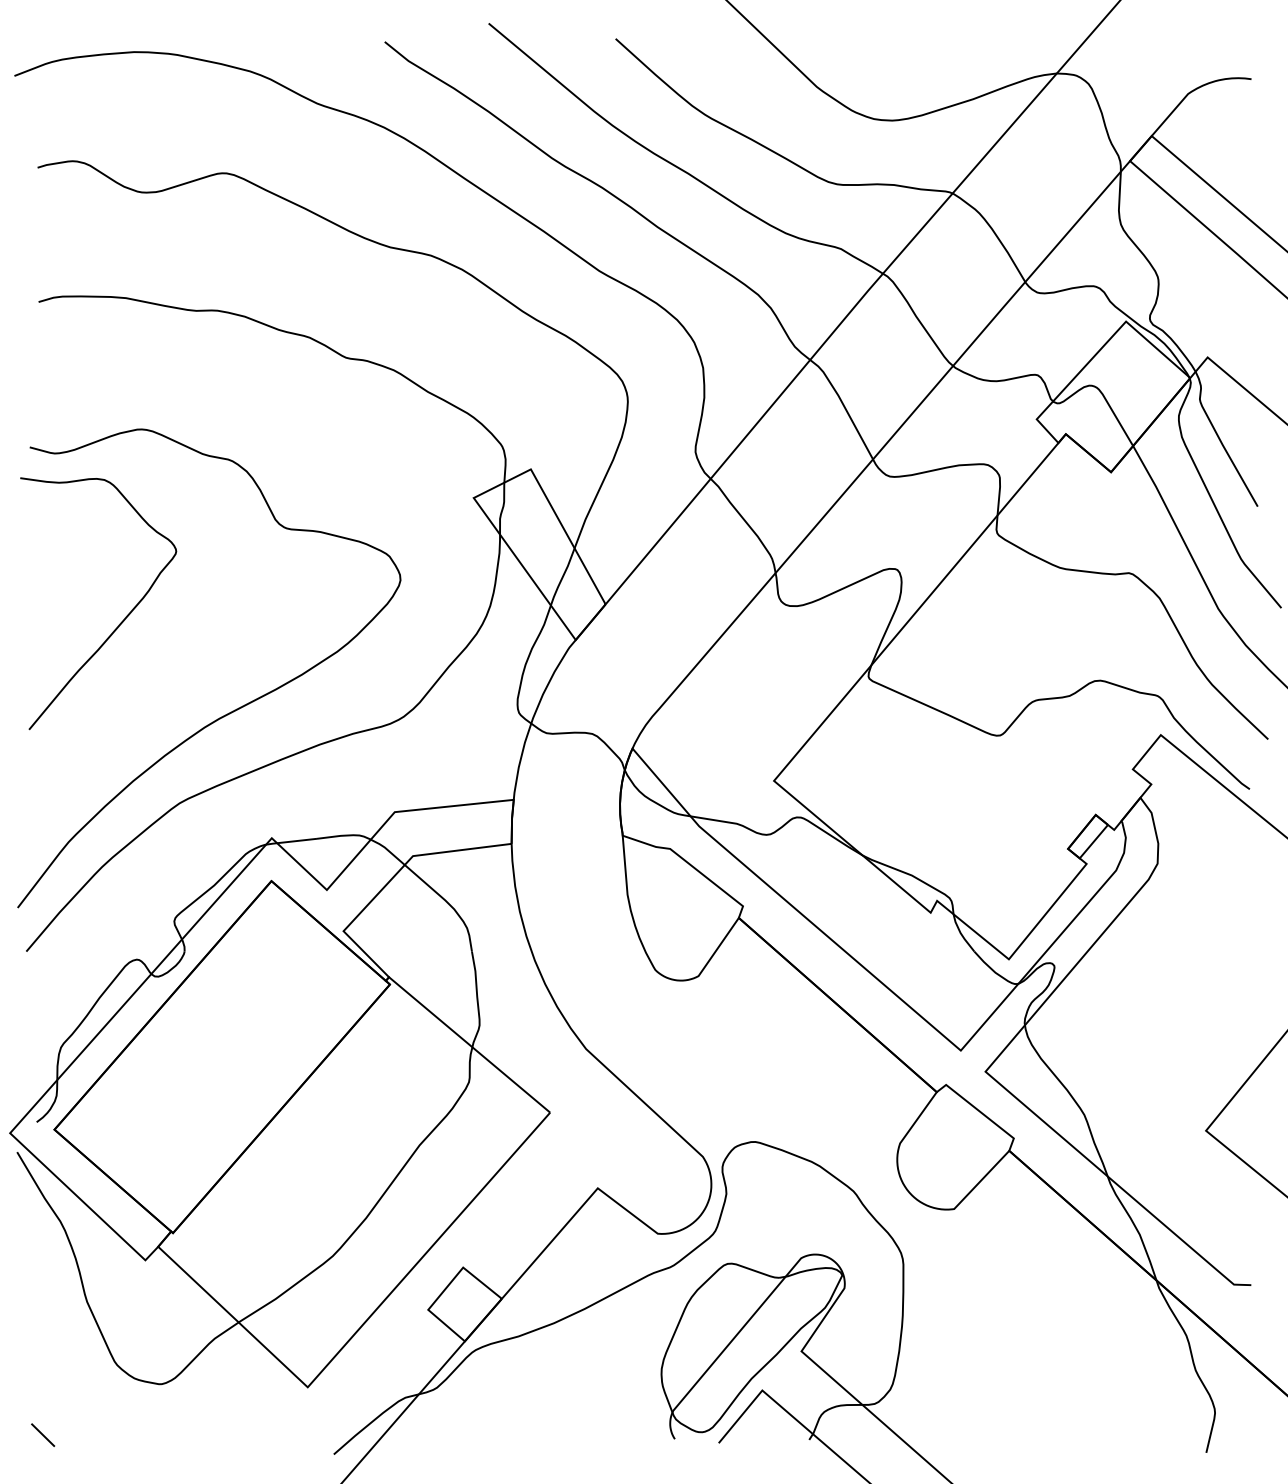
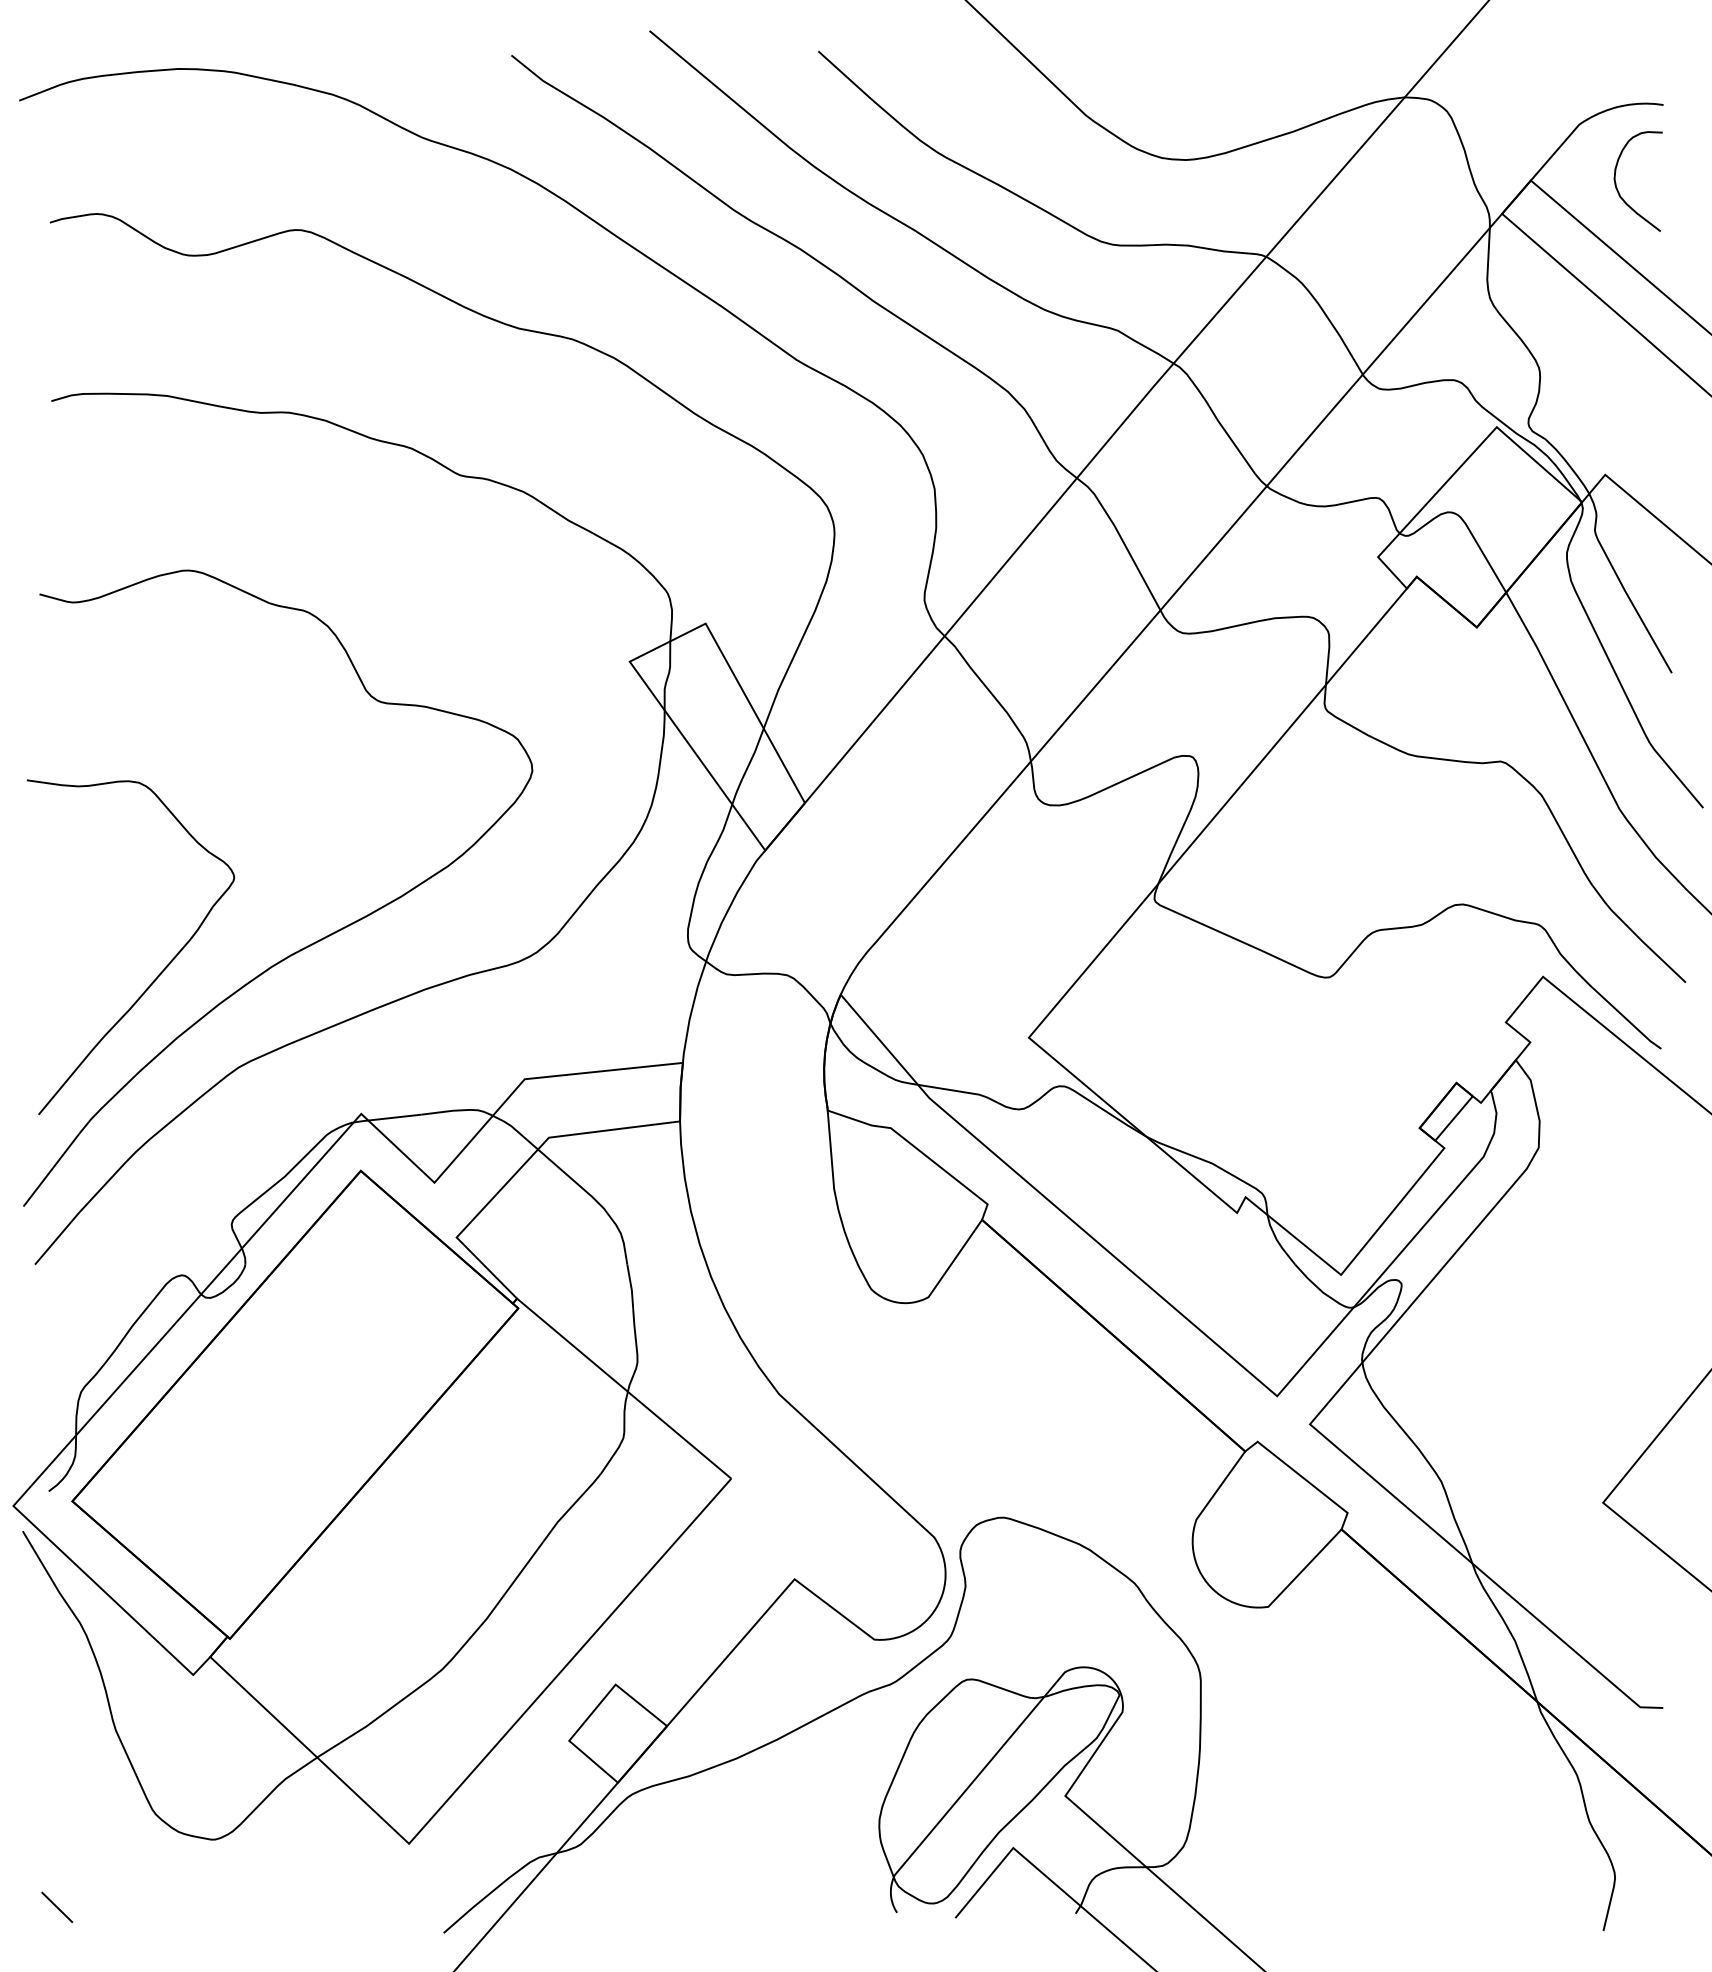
curve: (1217, 142) -> (1618, 189), added
curve: (119, 624) -> (158, 974), moved

